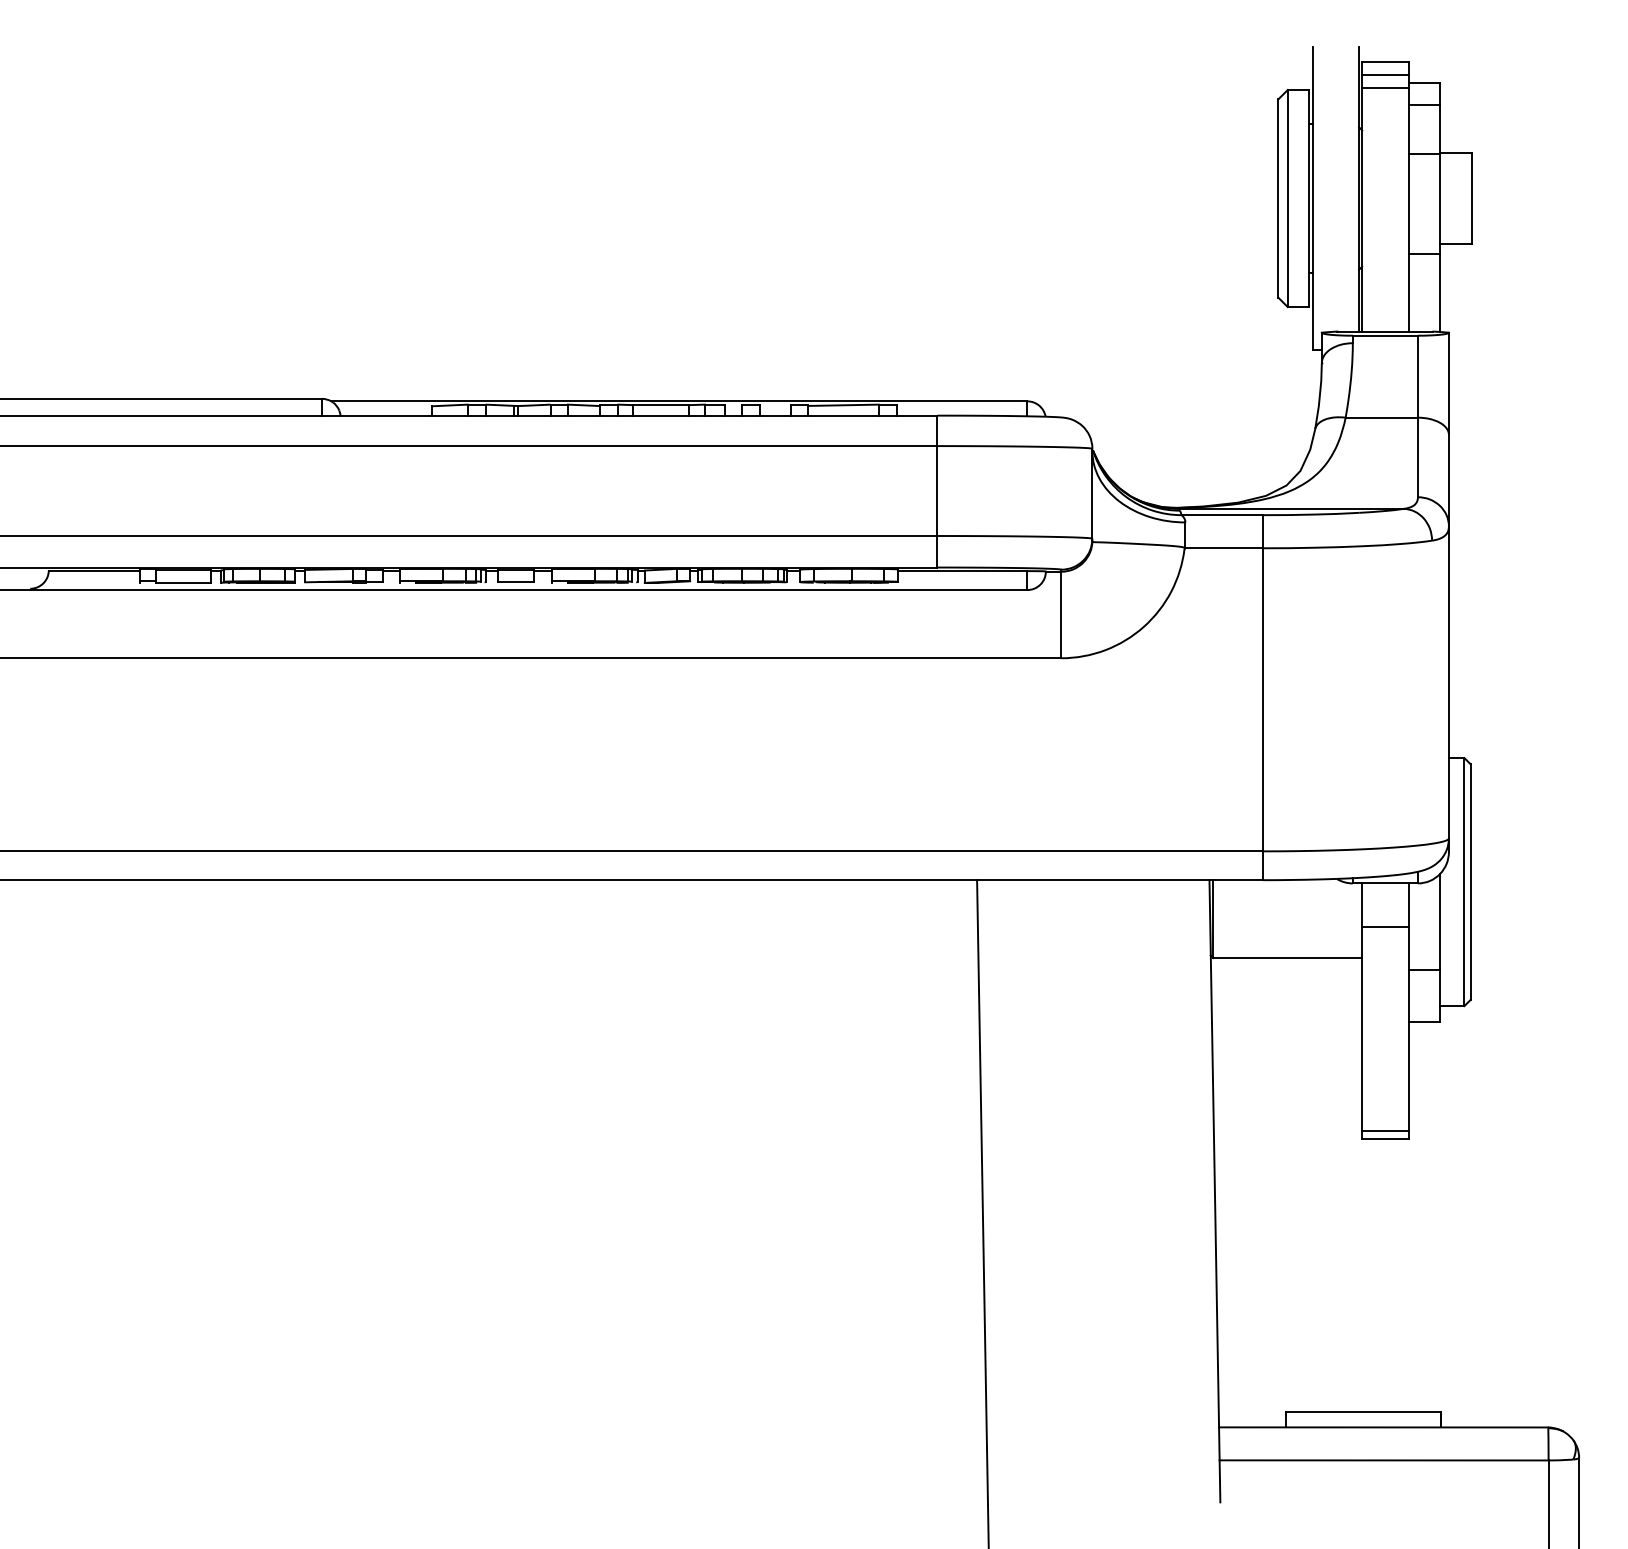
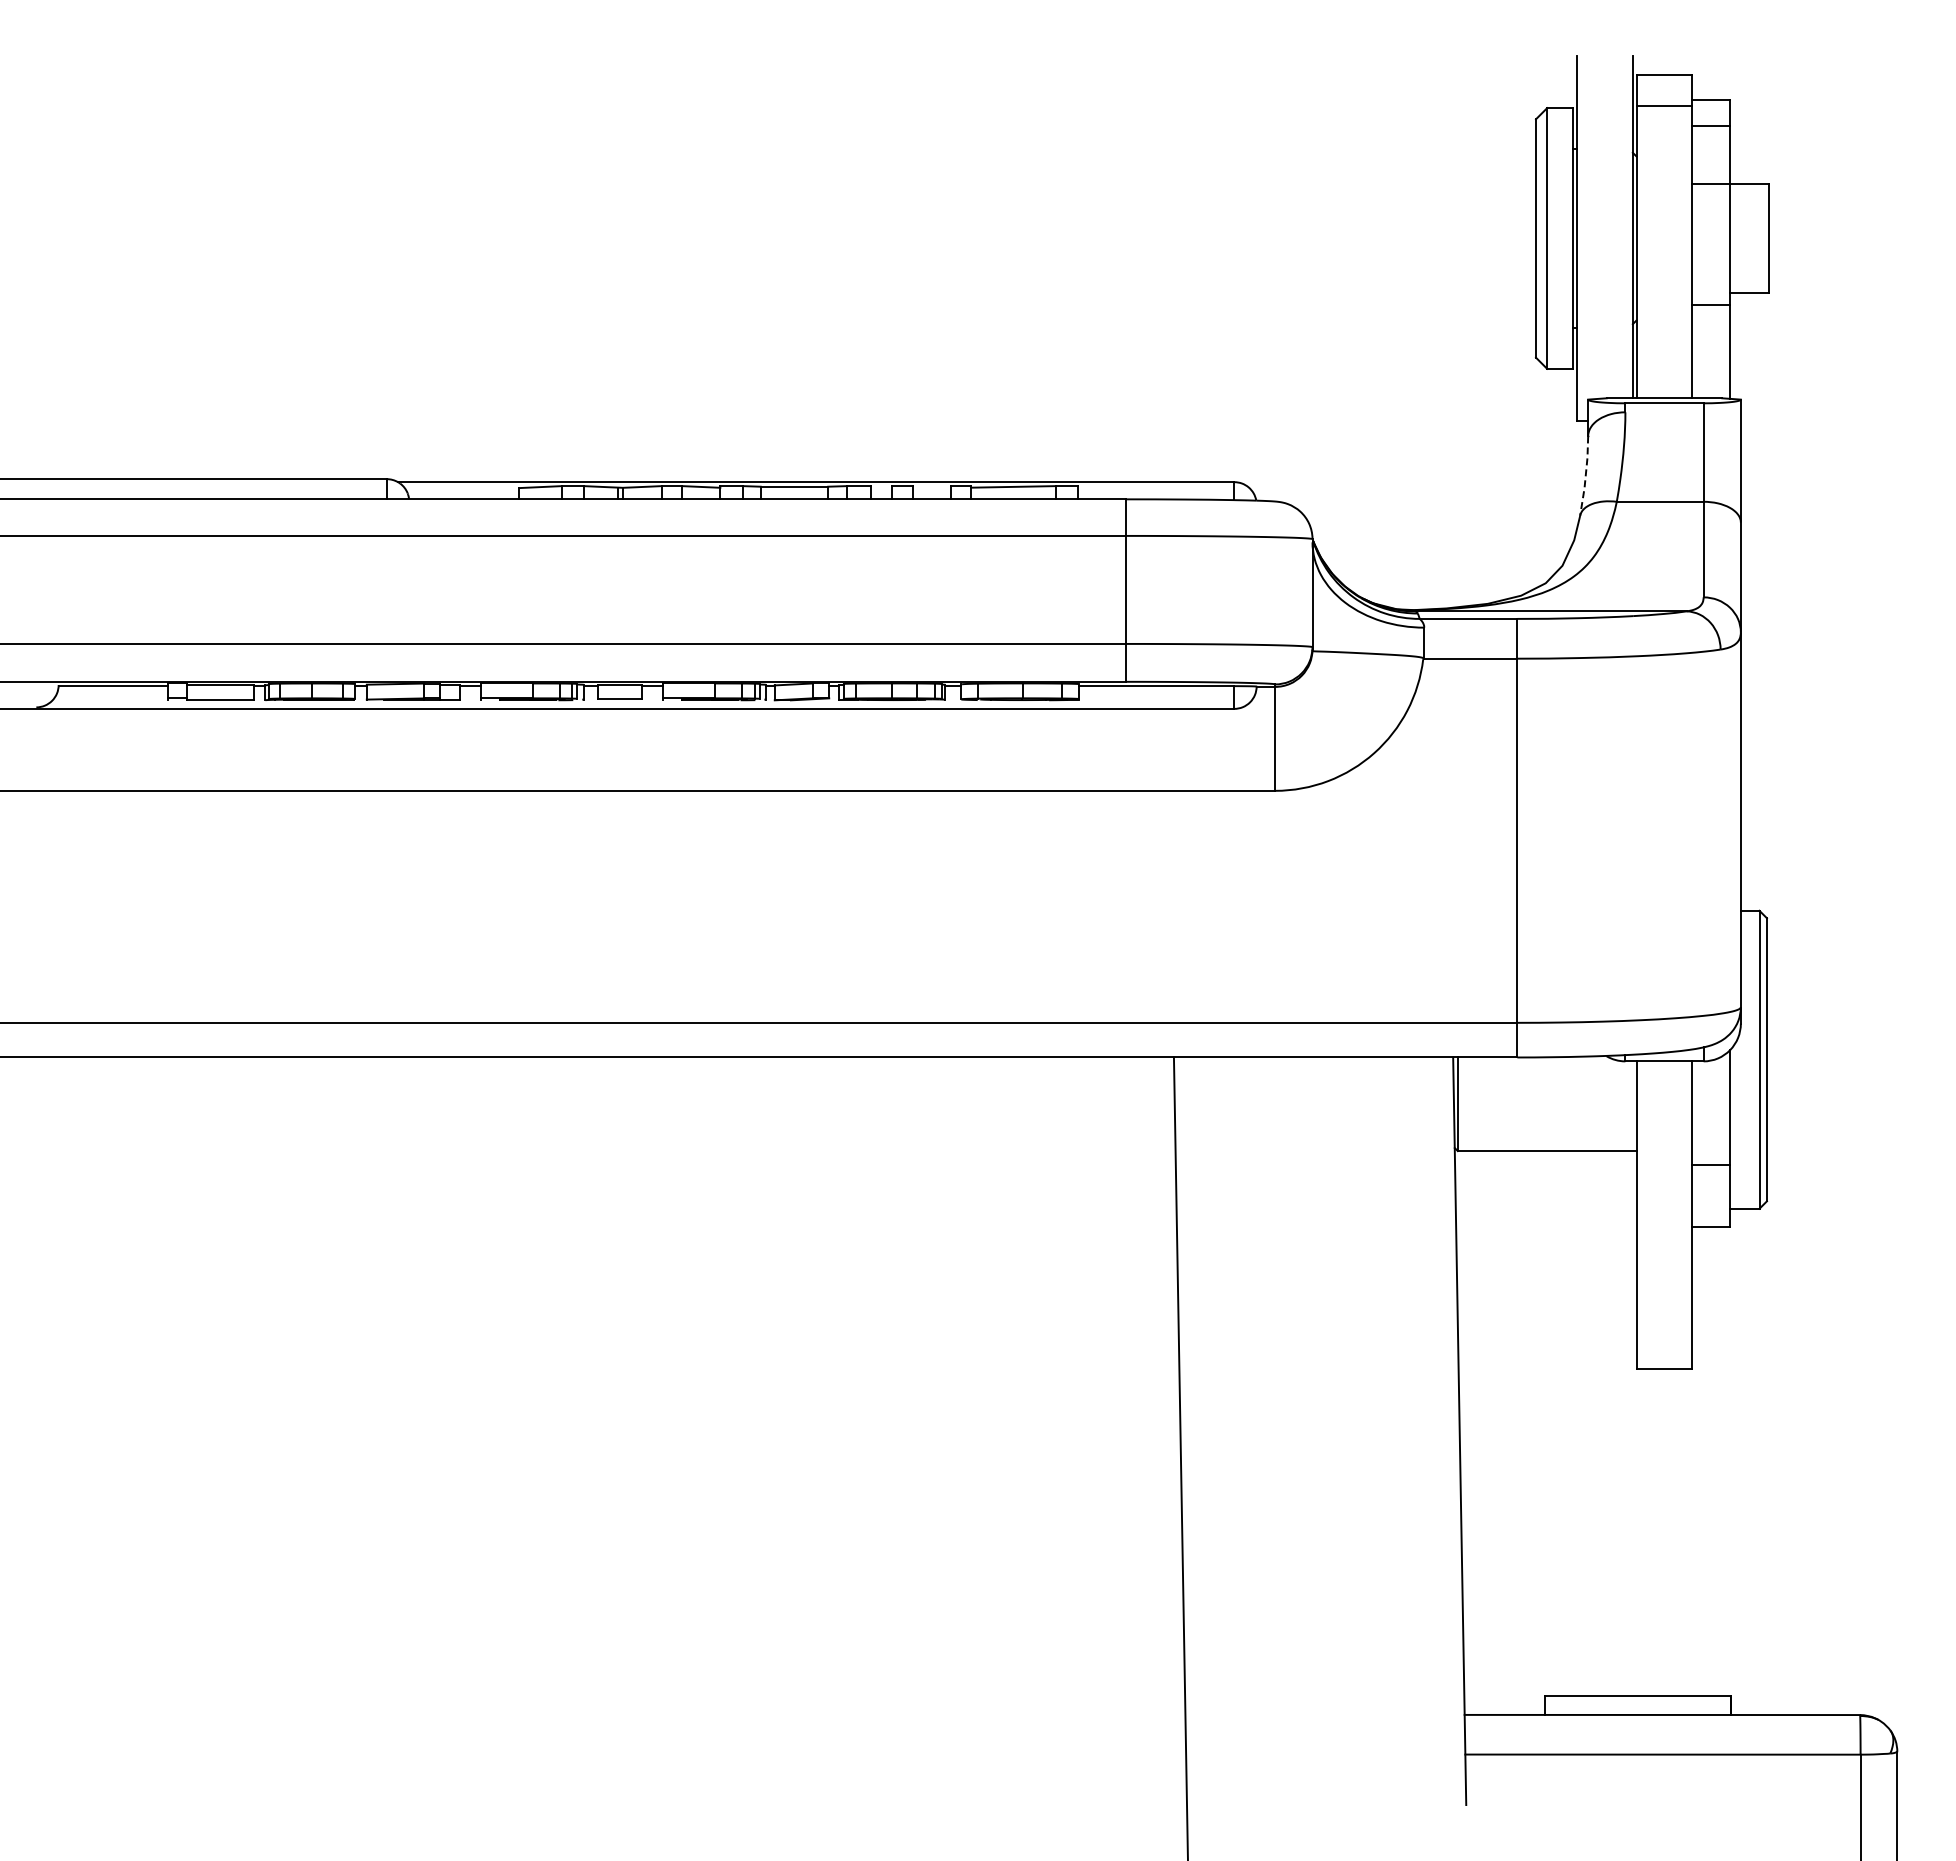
line: (1385, 75) -> (1664, 90), removed
line: (1319, 396) -> (1585, 476), solid -> dashed
line: (1385, 927) -> (1664, 1114), removed
line: (1385, 1130) -> (1664, 1358), removed

